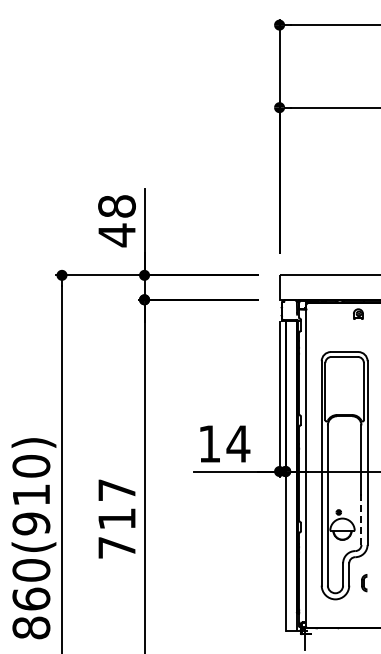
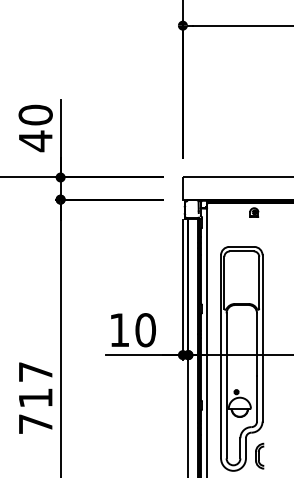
text: (116, 206) -> (35, 115), 48 -> 40
text: (238, 443) -> (145, 329), 14 -> 10
line: (361, 520) -> (257, 399), dashed -> solid
part: (364, 582) -> (259, 455), size x1.67

